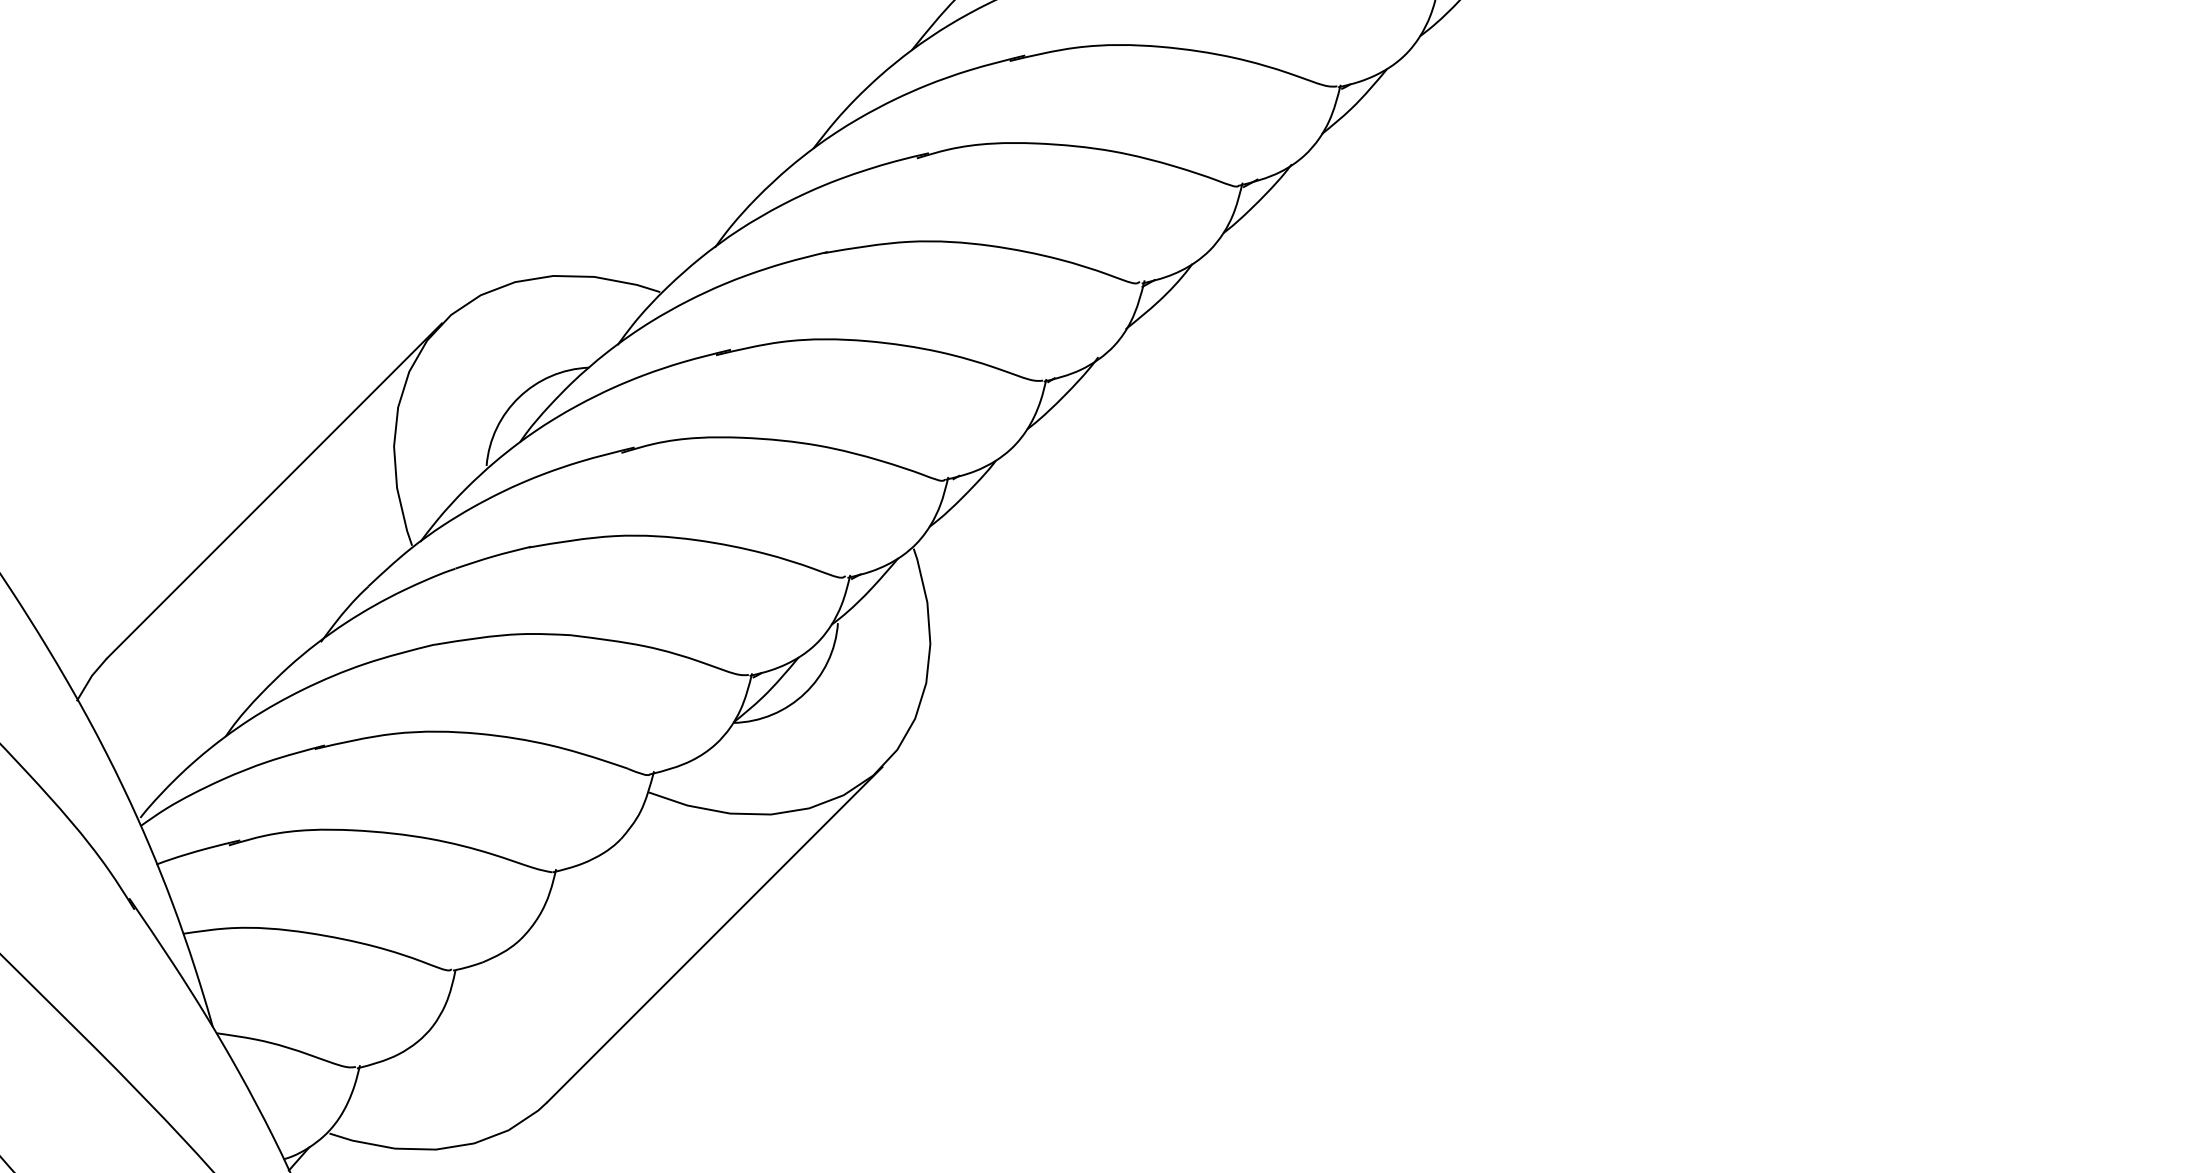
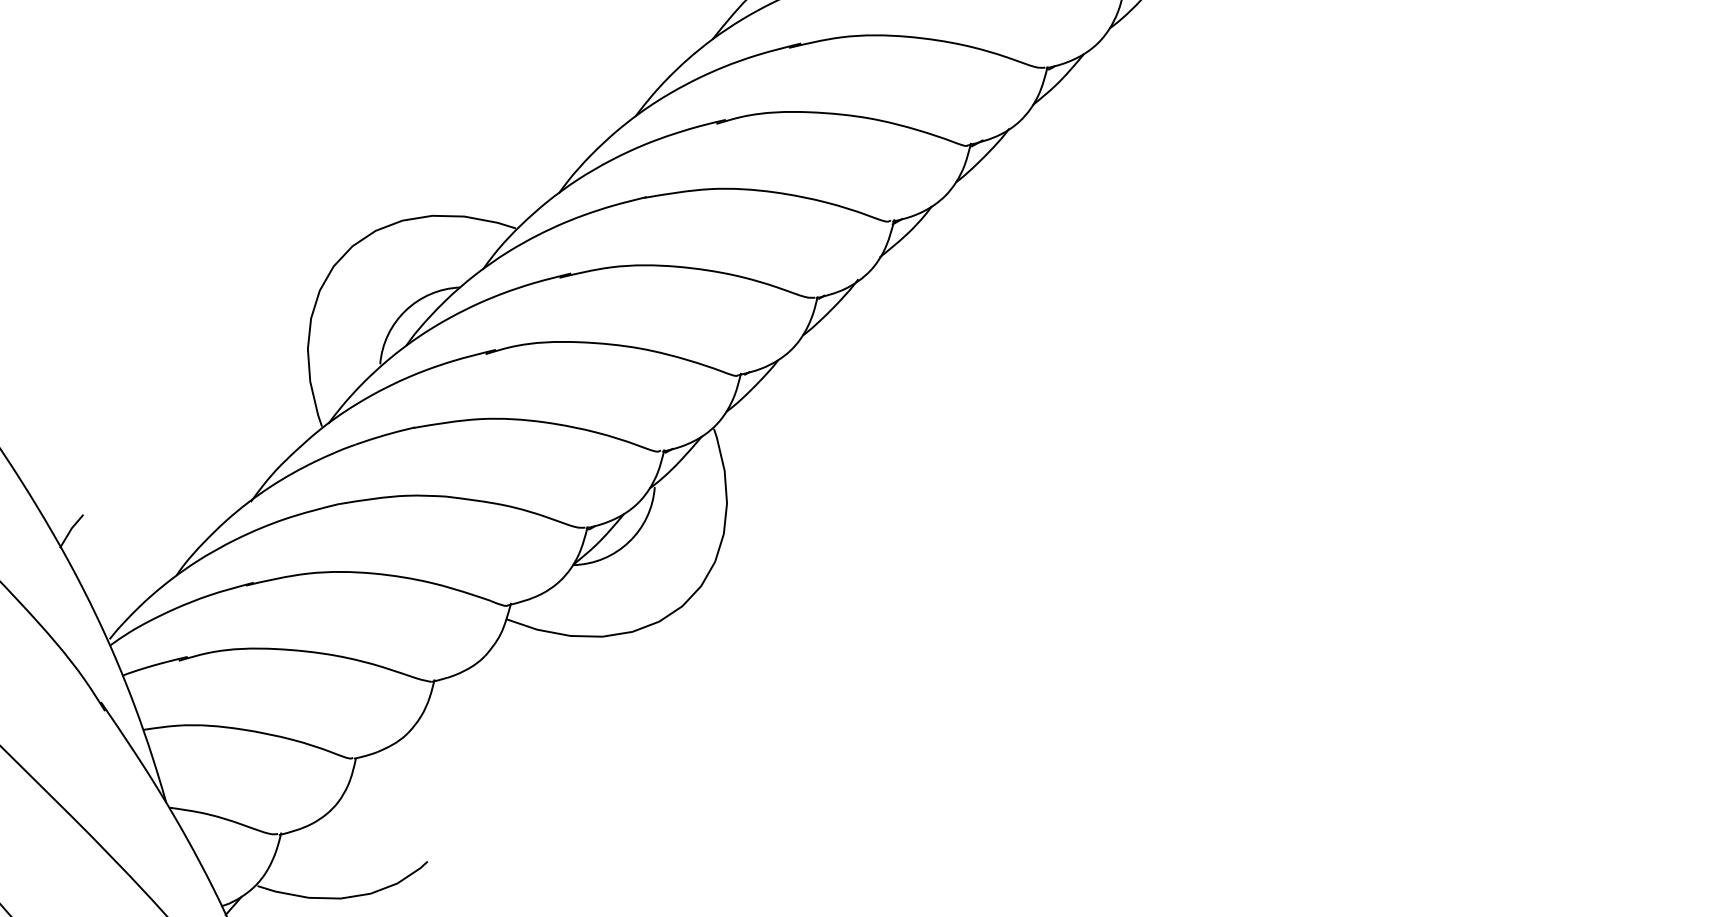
line: (273, 490) -> (213, 383), removed
line: (714, 934) -> (558, 730), removed

